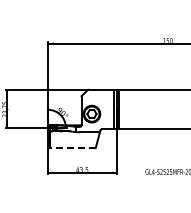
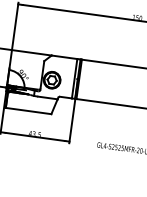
line: (72, 147) -> (28, 110), dashed -> solid

